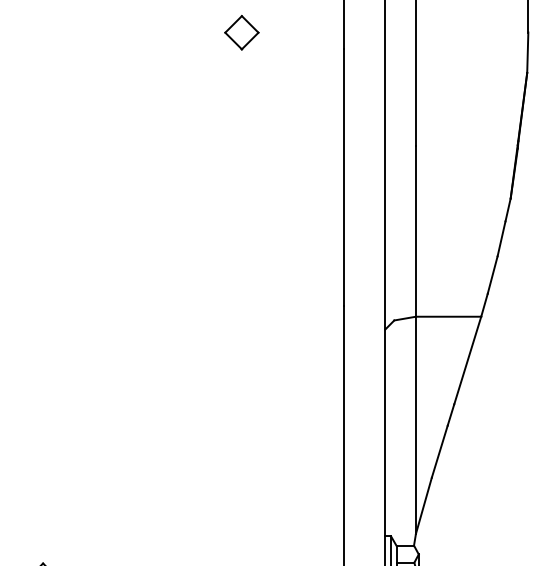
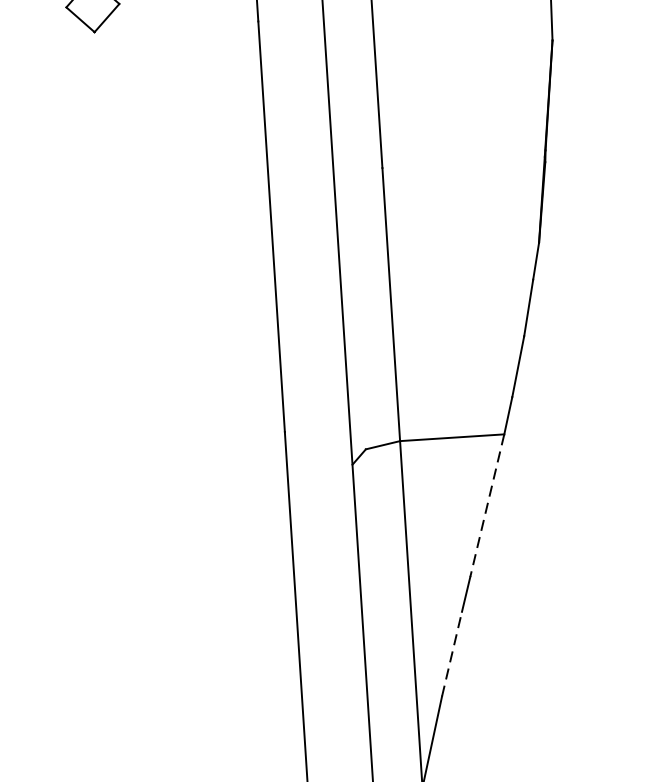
line: (467, 360) -> (486, 505), solid -> dashed
line: (439, 451) -> (451, 653), solid -> dashed

